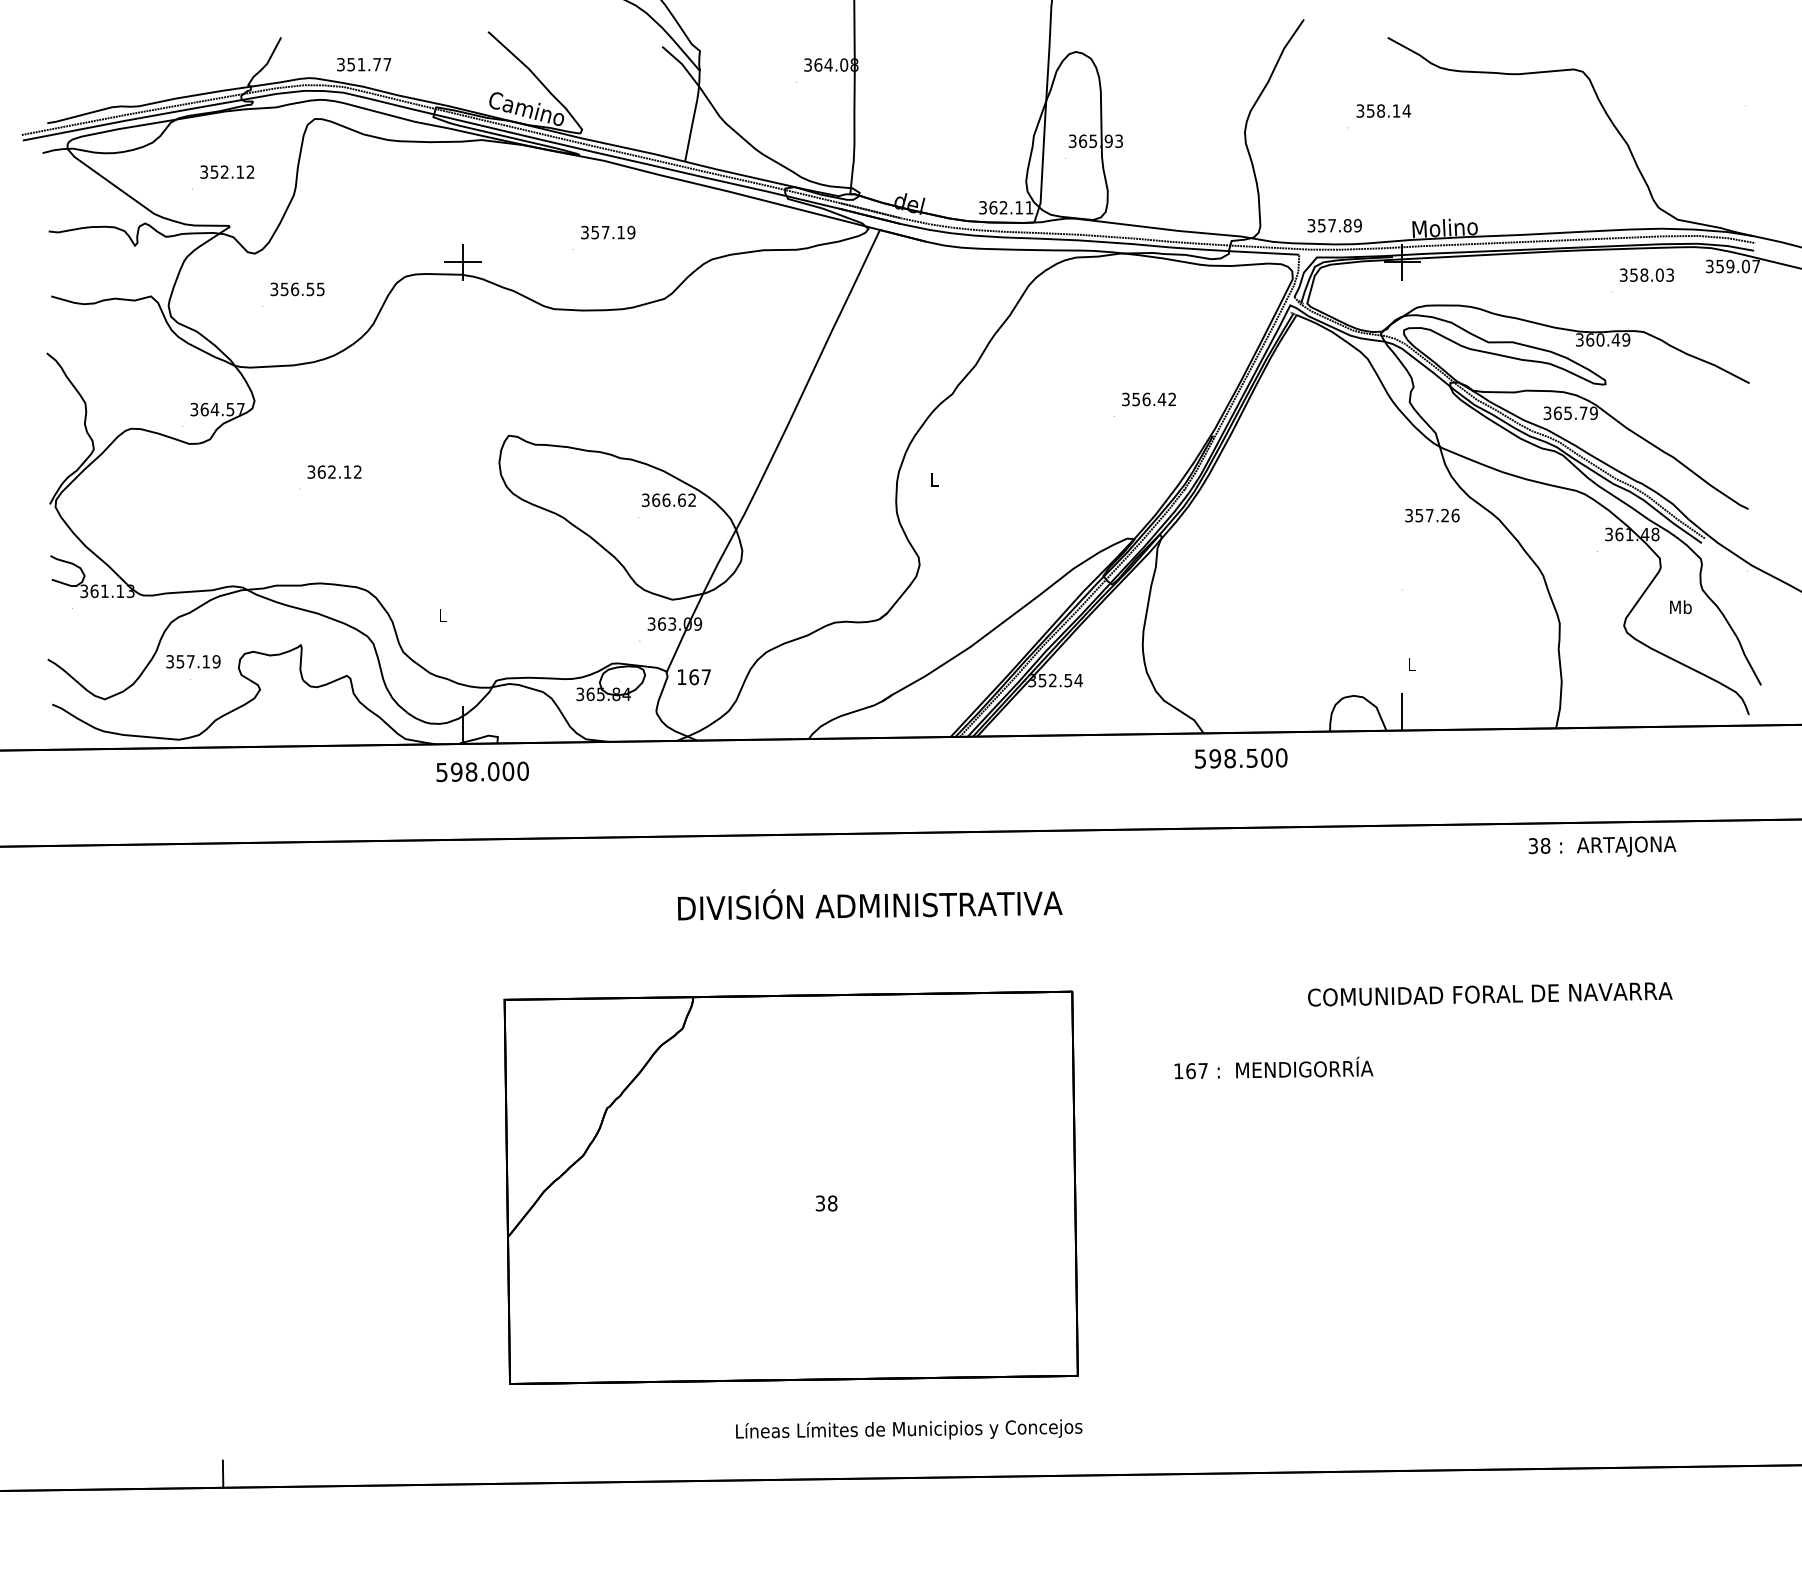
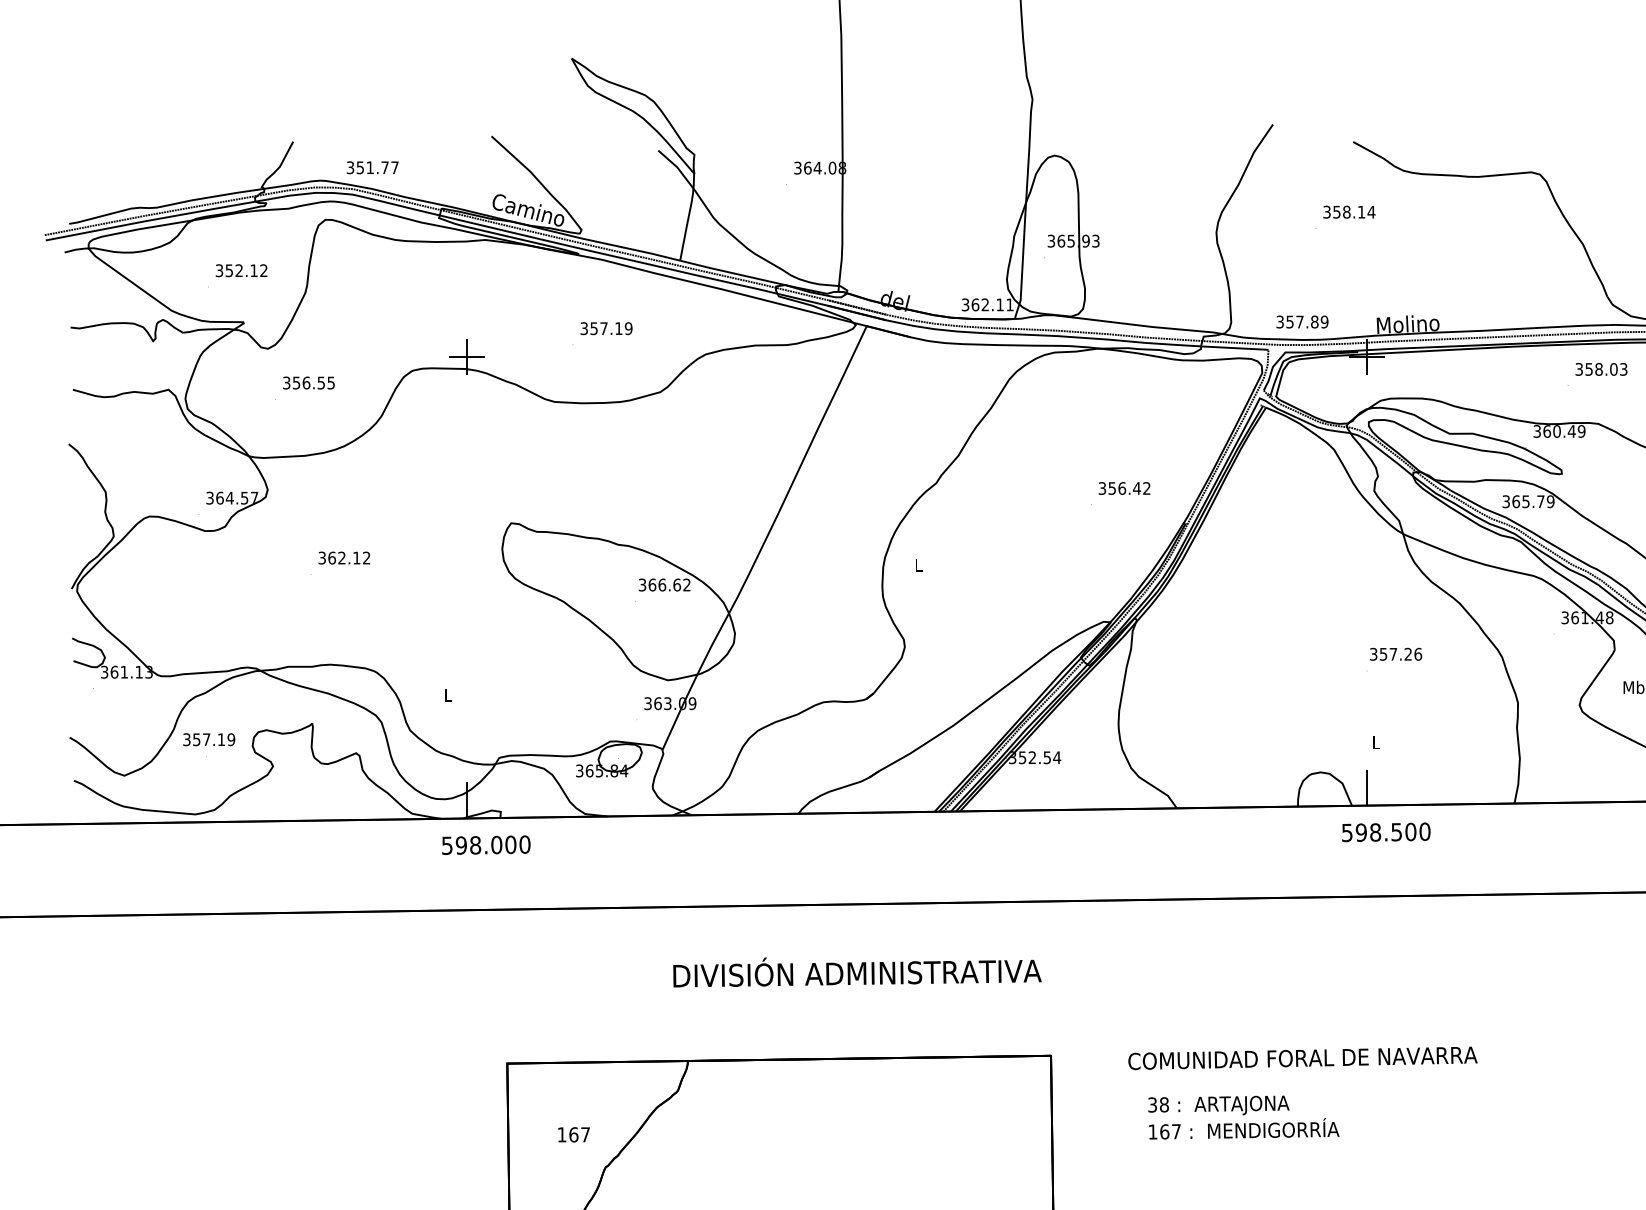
text: (1432, 515) -> (1396, 654), moved
text: (694, 677) -> (574, 1135), moved
text: (1241, 758) -> (1386, 832), moved
text: (1602, 846) -> (1218, 1105), moved
text: (1490, 994) -> (1303, 1058), moved

